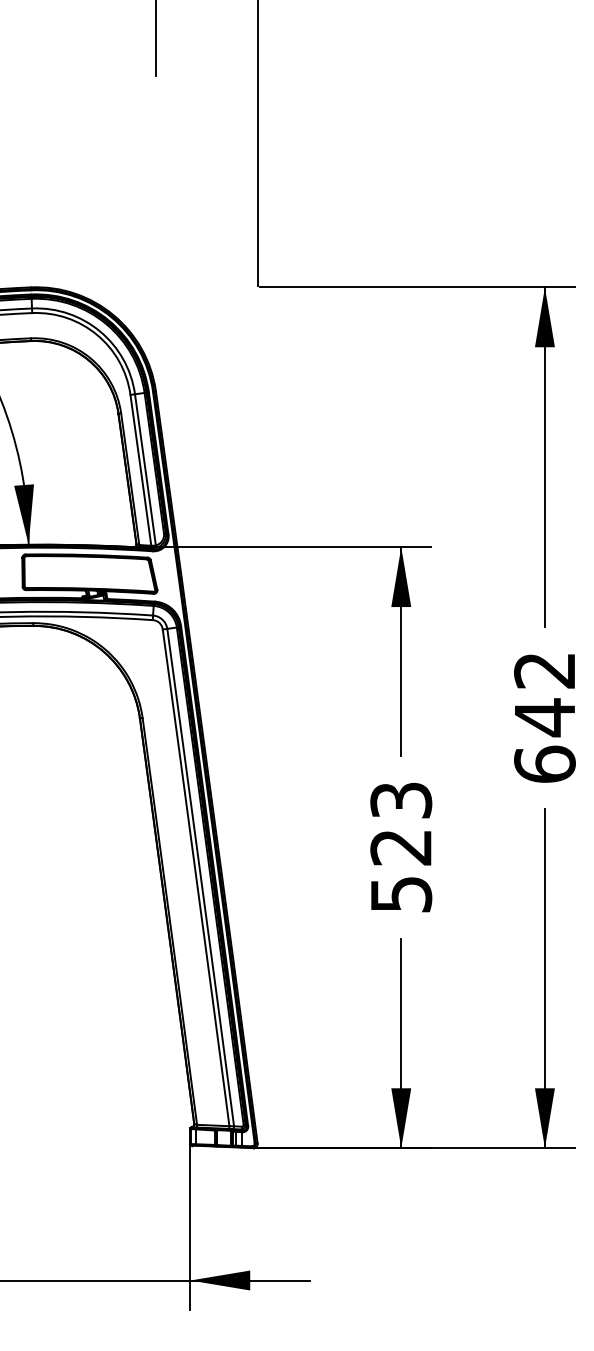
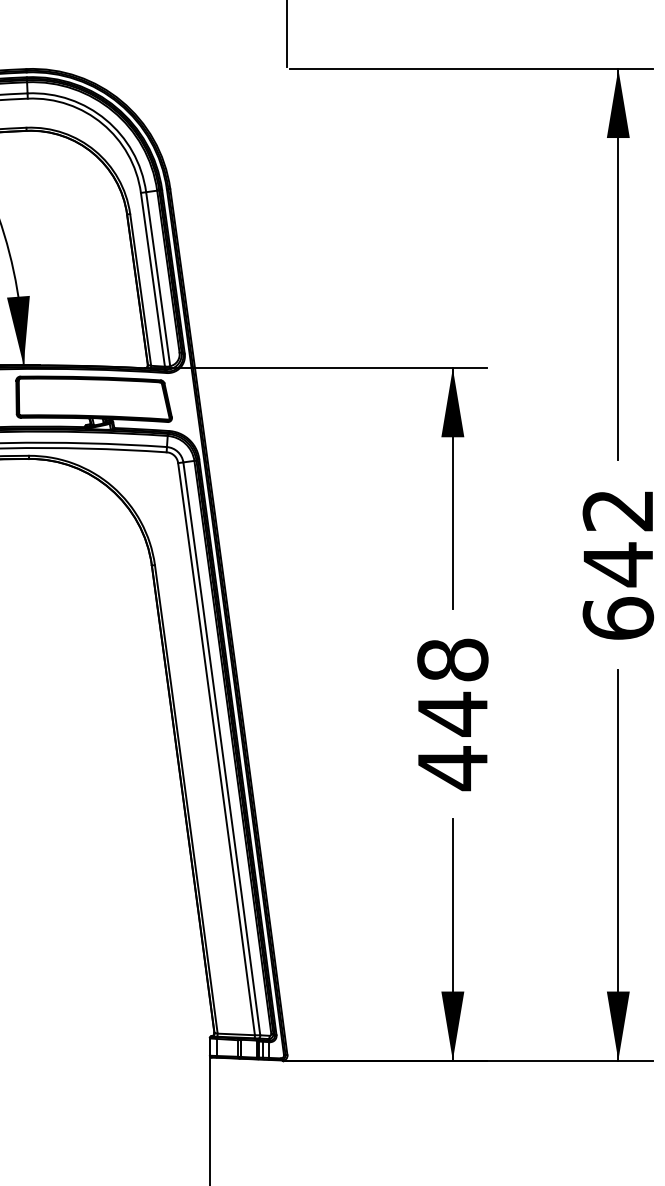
text: (401, 848) -> (453, 715), 523 -> 448

